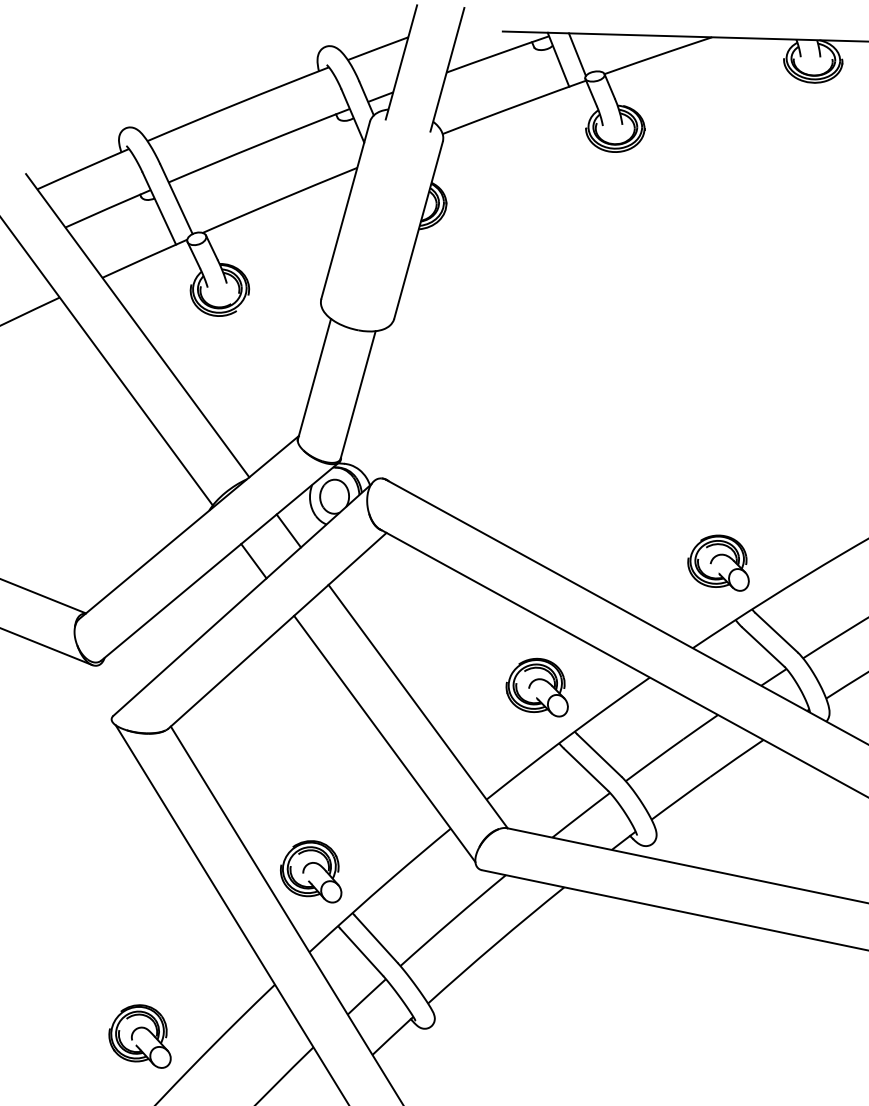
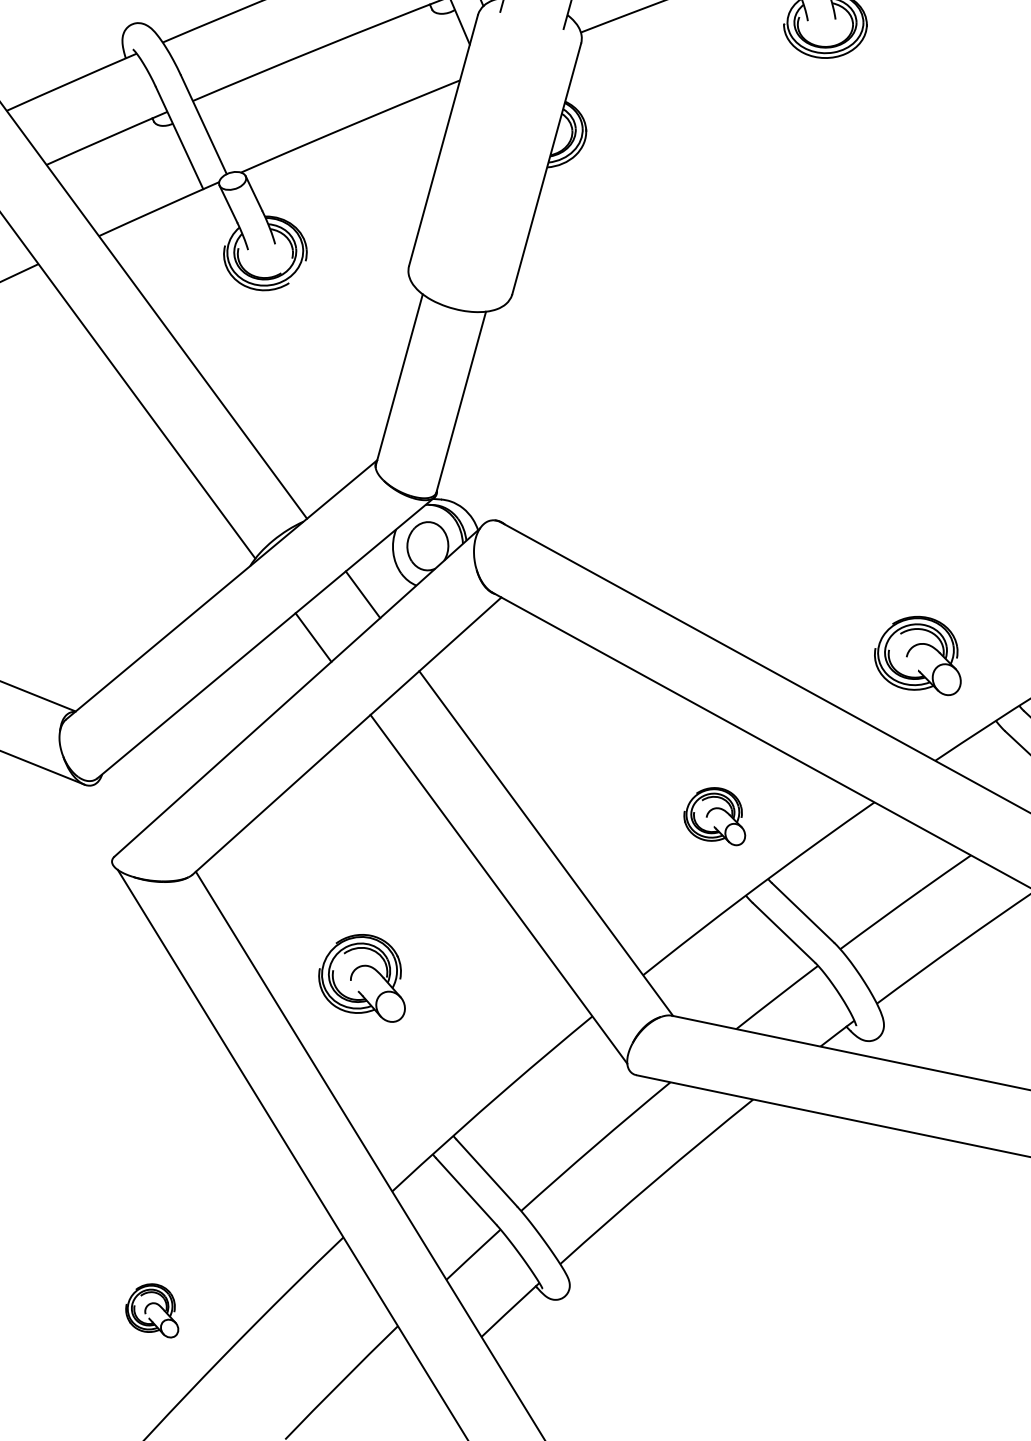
part: (718, 562) -> (917, 654), moved
part: (536, 687) -> (713, 816), size x0.7
part: (311, 871) -> (362, 977), moved
part: (139, 1036) -> (151, 1310), size x0.6

